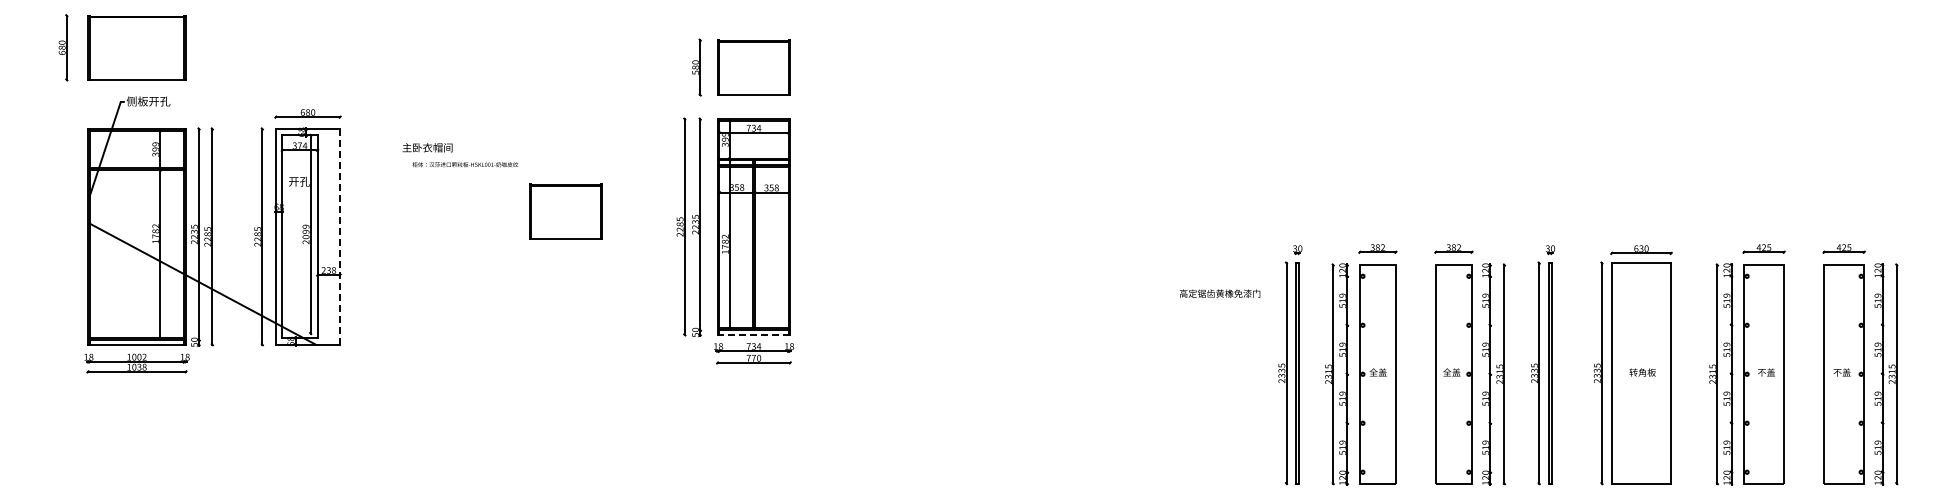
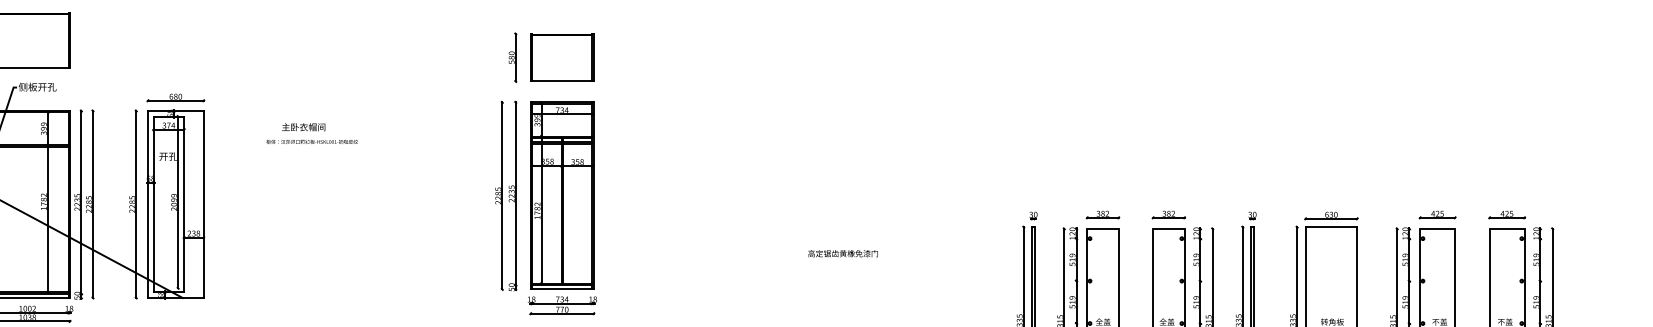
text: (427, 147) -> (303, 127), moved
part: (565, 211) -> (398, 182), removed
line: (340, 236) -> (203, 204), dashed -> solid
text: (1219, 293) -> (842, 253), moved
line: (753, 334) -> (561, 289), dashed -> solid

